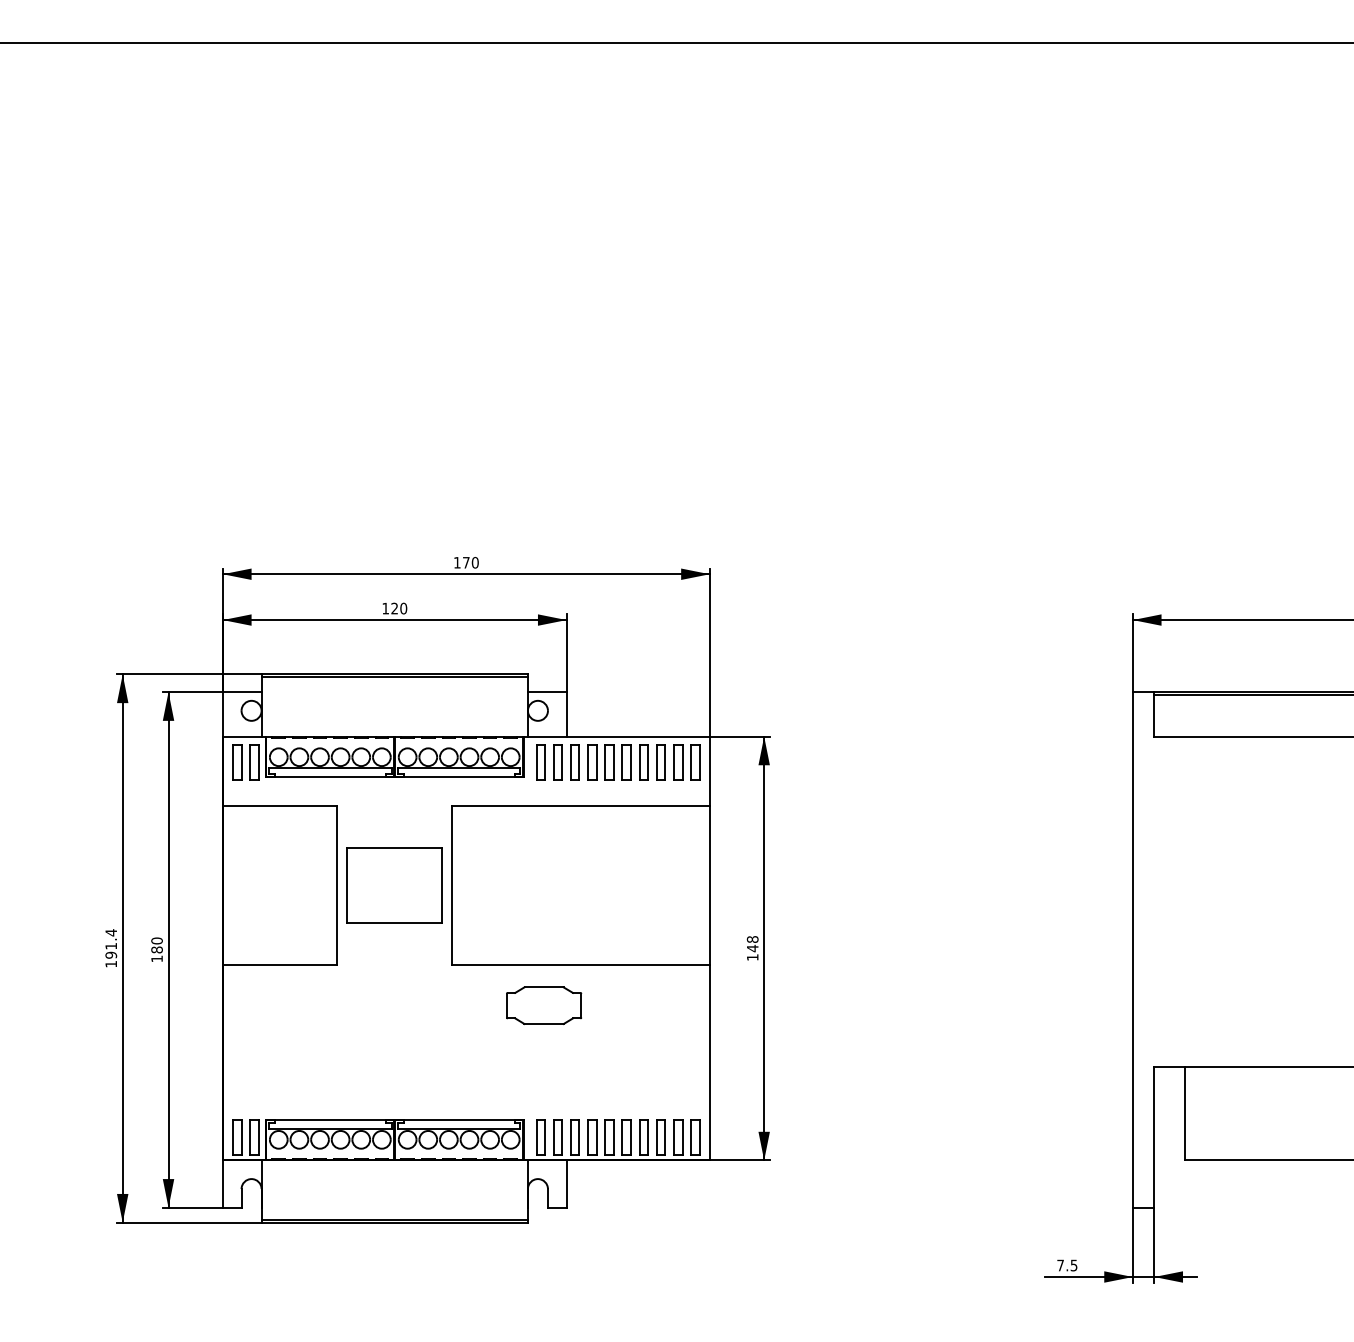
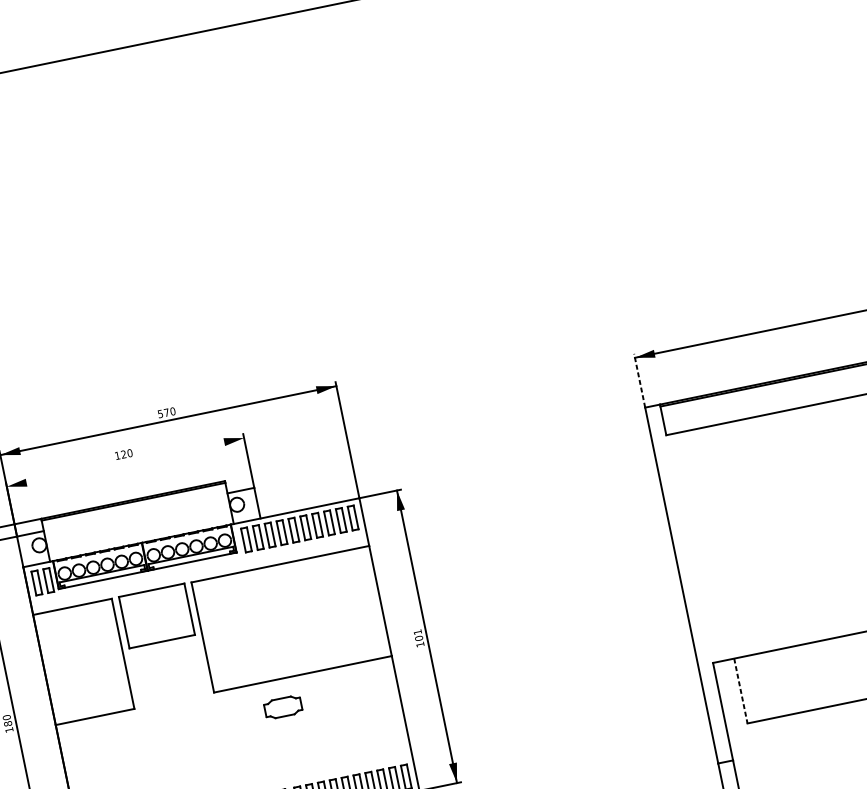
text: (457, 562) -> (160, 413), 170 -> 570
line: (394, 620) -> (125, 462), removed
line: (1132, 653) -> (639, 380), solid -> dashed
part: (394, 885) -> (156, 615), moved
text: (752, 944) -> (418, 635), 148 -> 101
part: (544, 1005) -> (283, 707), size x0.7
line: (1185, 1113) -> (741, 690), solid -> dashed

